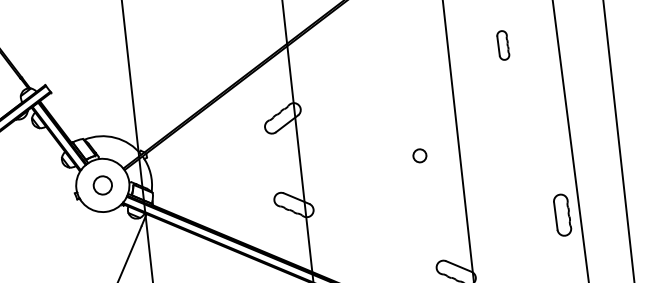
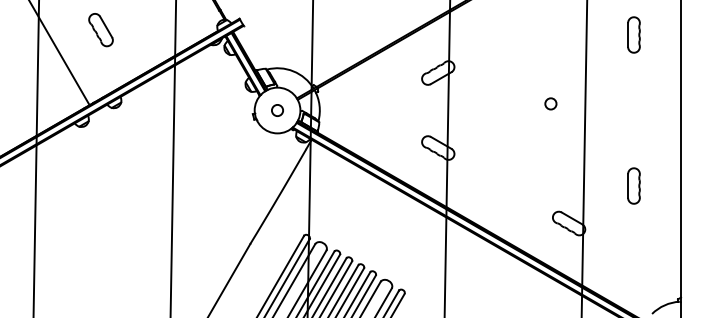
part: (502, 44) -> (633, 34), size x1.43
circle: (419, 155) -> (550, 103), moved
circle: (102, 185) -> (277, 110), size x0.71
part: (561, 214) -> (633, 185), moved

